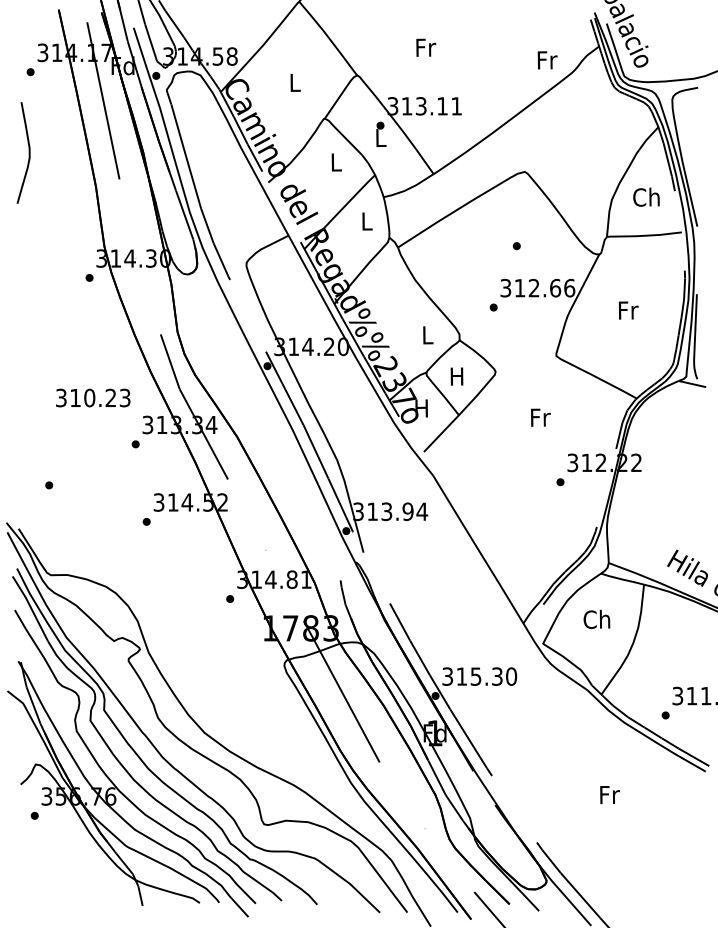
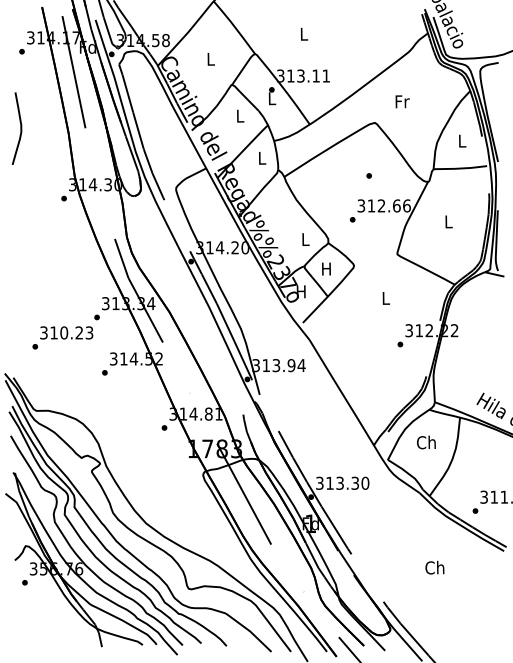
text: (426, 47) -> (304, 34), Fr -> L
text: (547, 60) -> (402, 101), moved
curve: (28, 152) -> (20, 128), moved
text: (646, 196) -> (461, 140), Ch -> L
text: (628, 310) -> (448, 221), Fr -> L
text: (93, 397) -> (66, 332), moved
text: (540, 417) -> (386, 298), Fr -> L
text: (476, 676) -> (340, 483), 315.30 -> 313.30
text: (608, 794) -> (434, 567), Fr -> Ch

